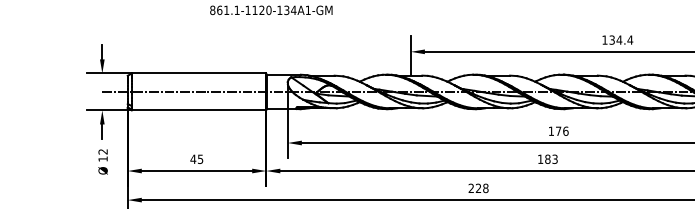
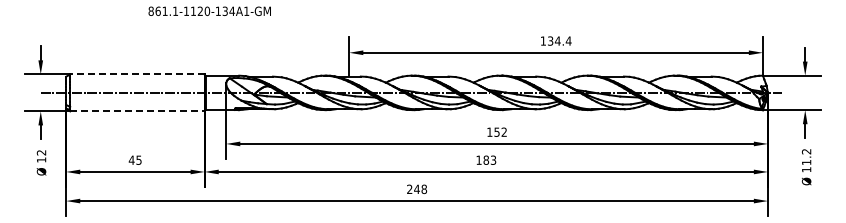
line: (198, 73) -> (136, 74), solid -> dashed
line: (199, 110) -> (137, 111), solid -> dashed
text: (562, 130) -> (500, 131), 176 -> 152
text: (478, 187) -> (416, 188), 228 -> 248

